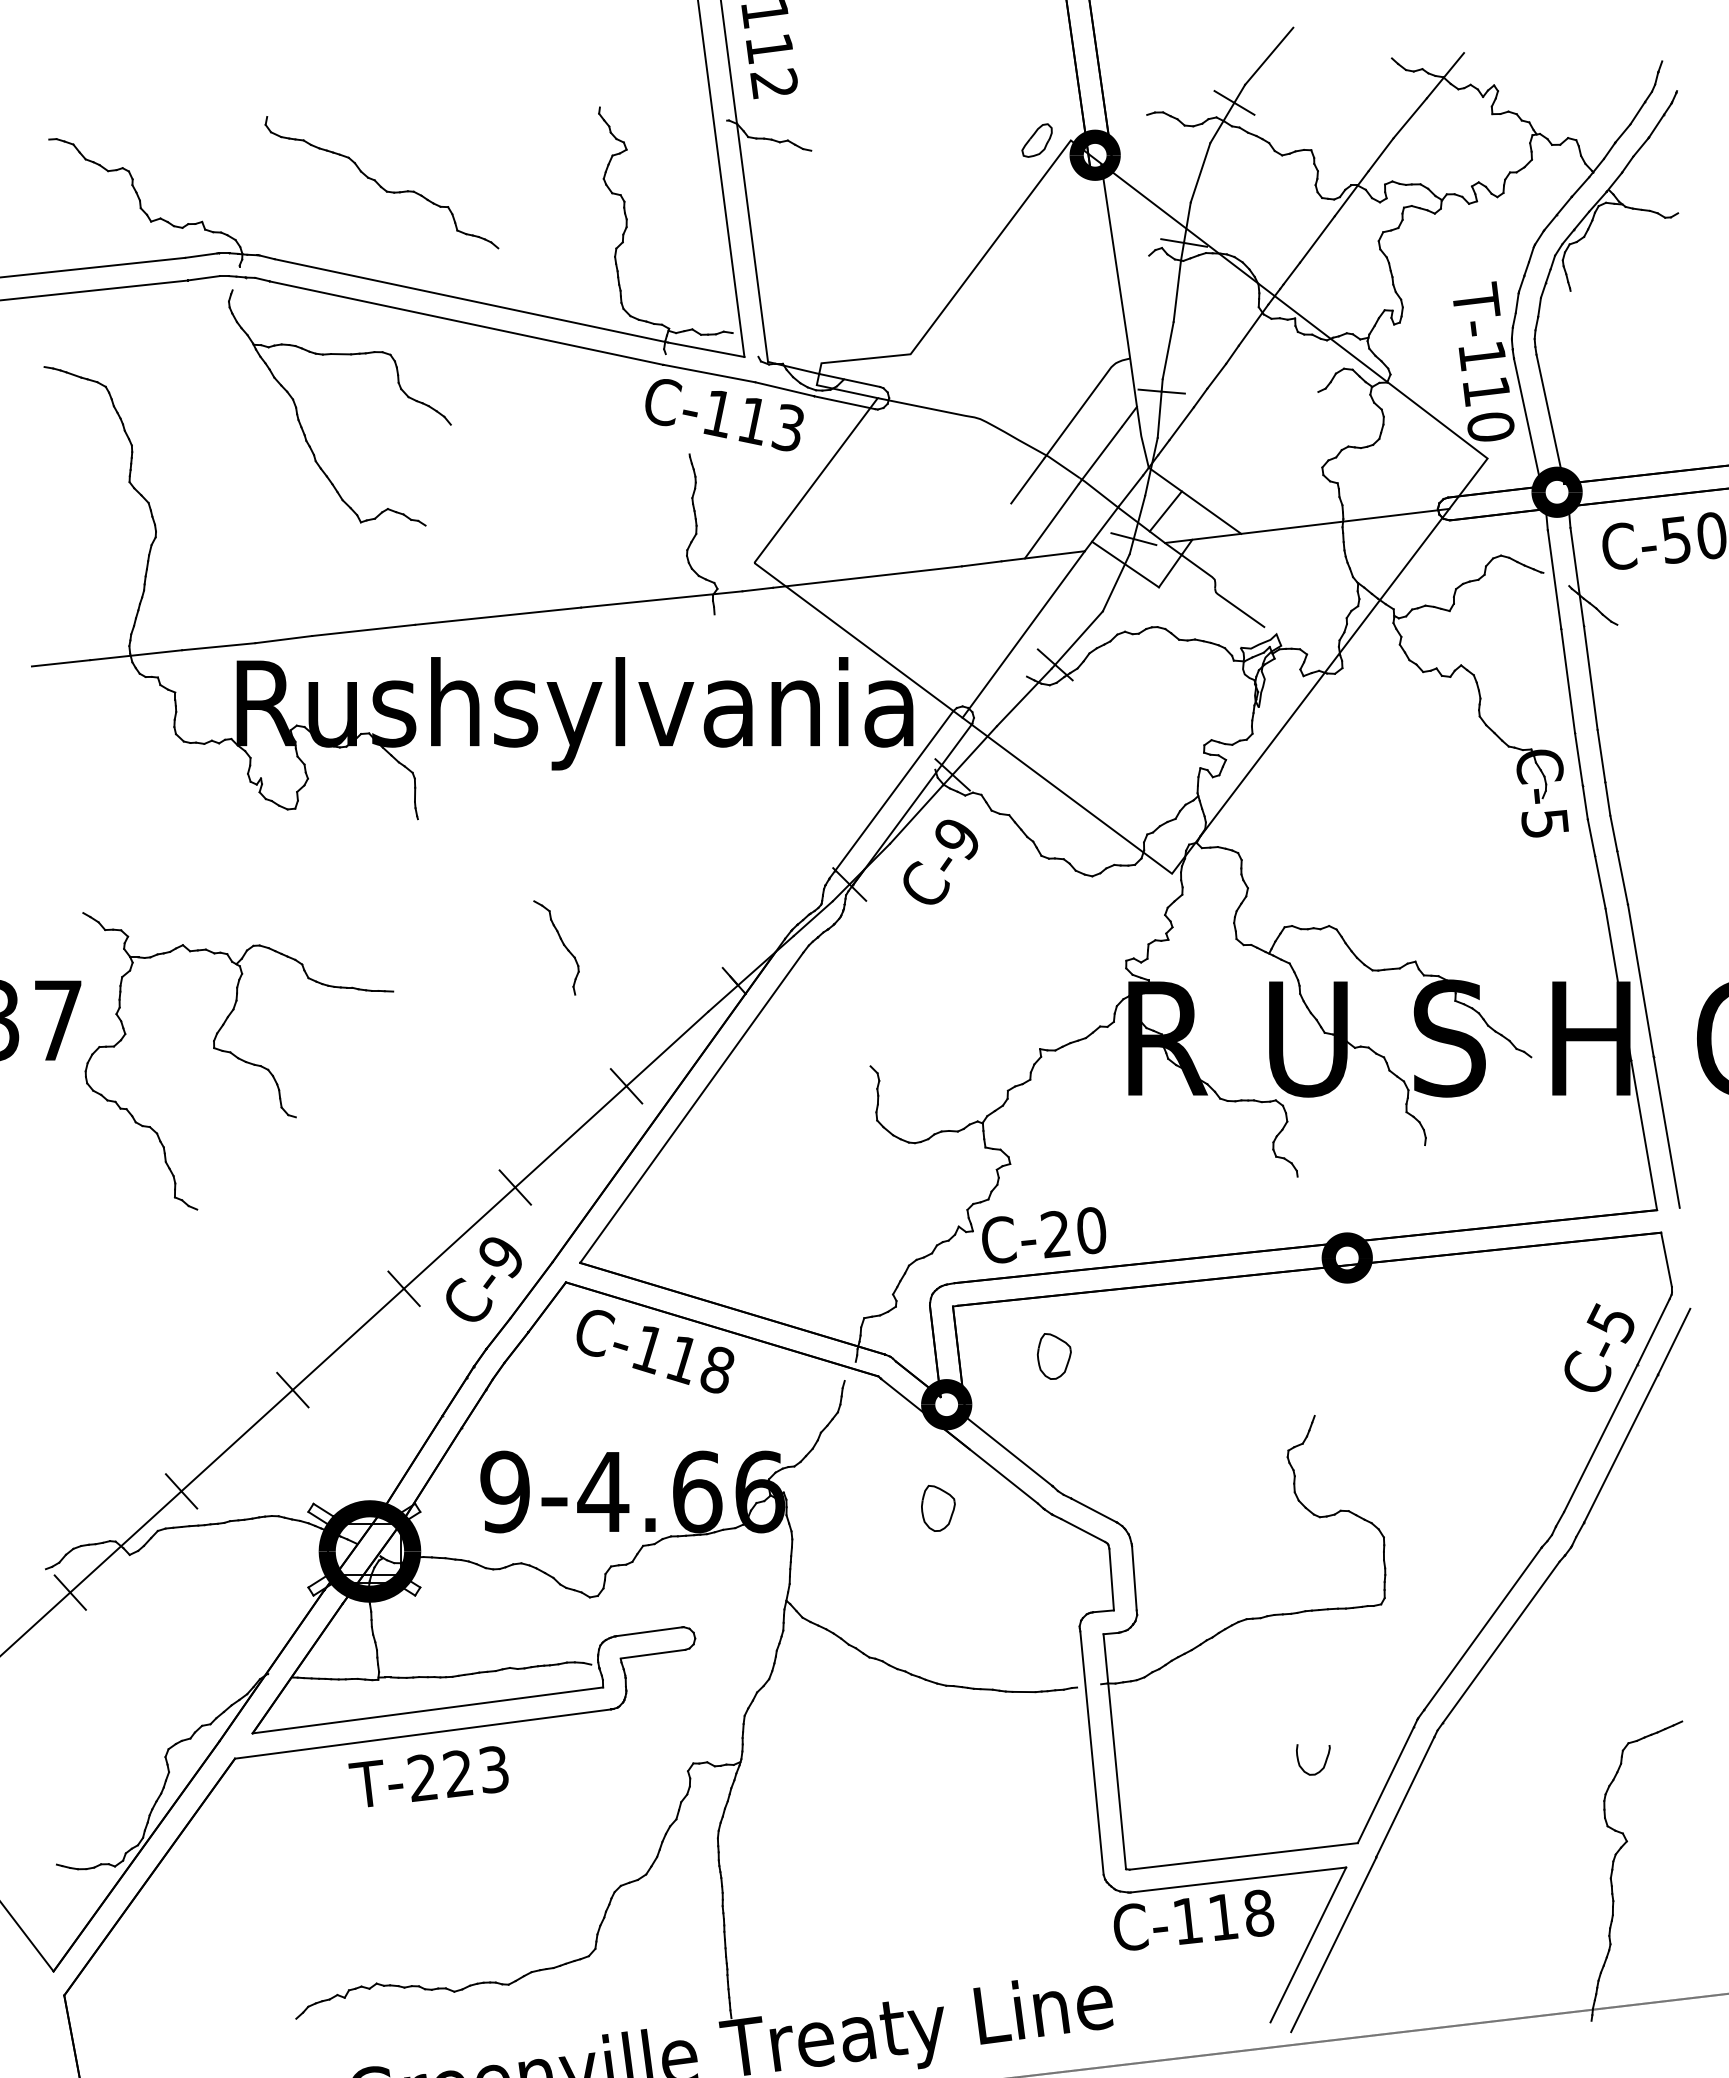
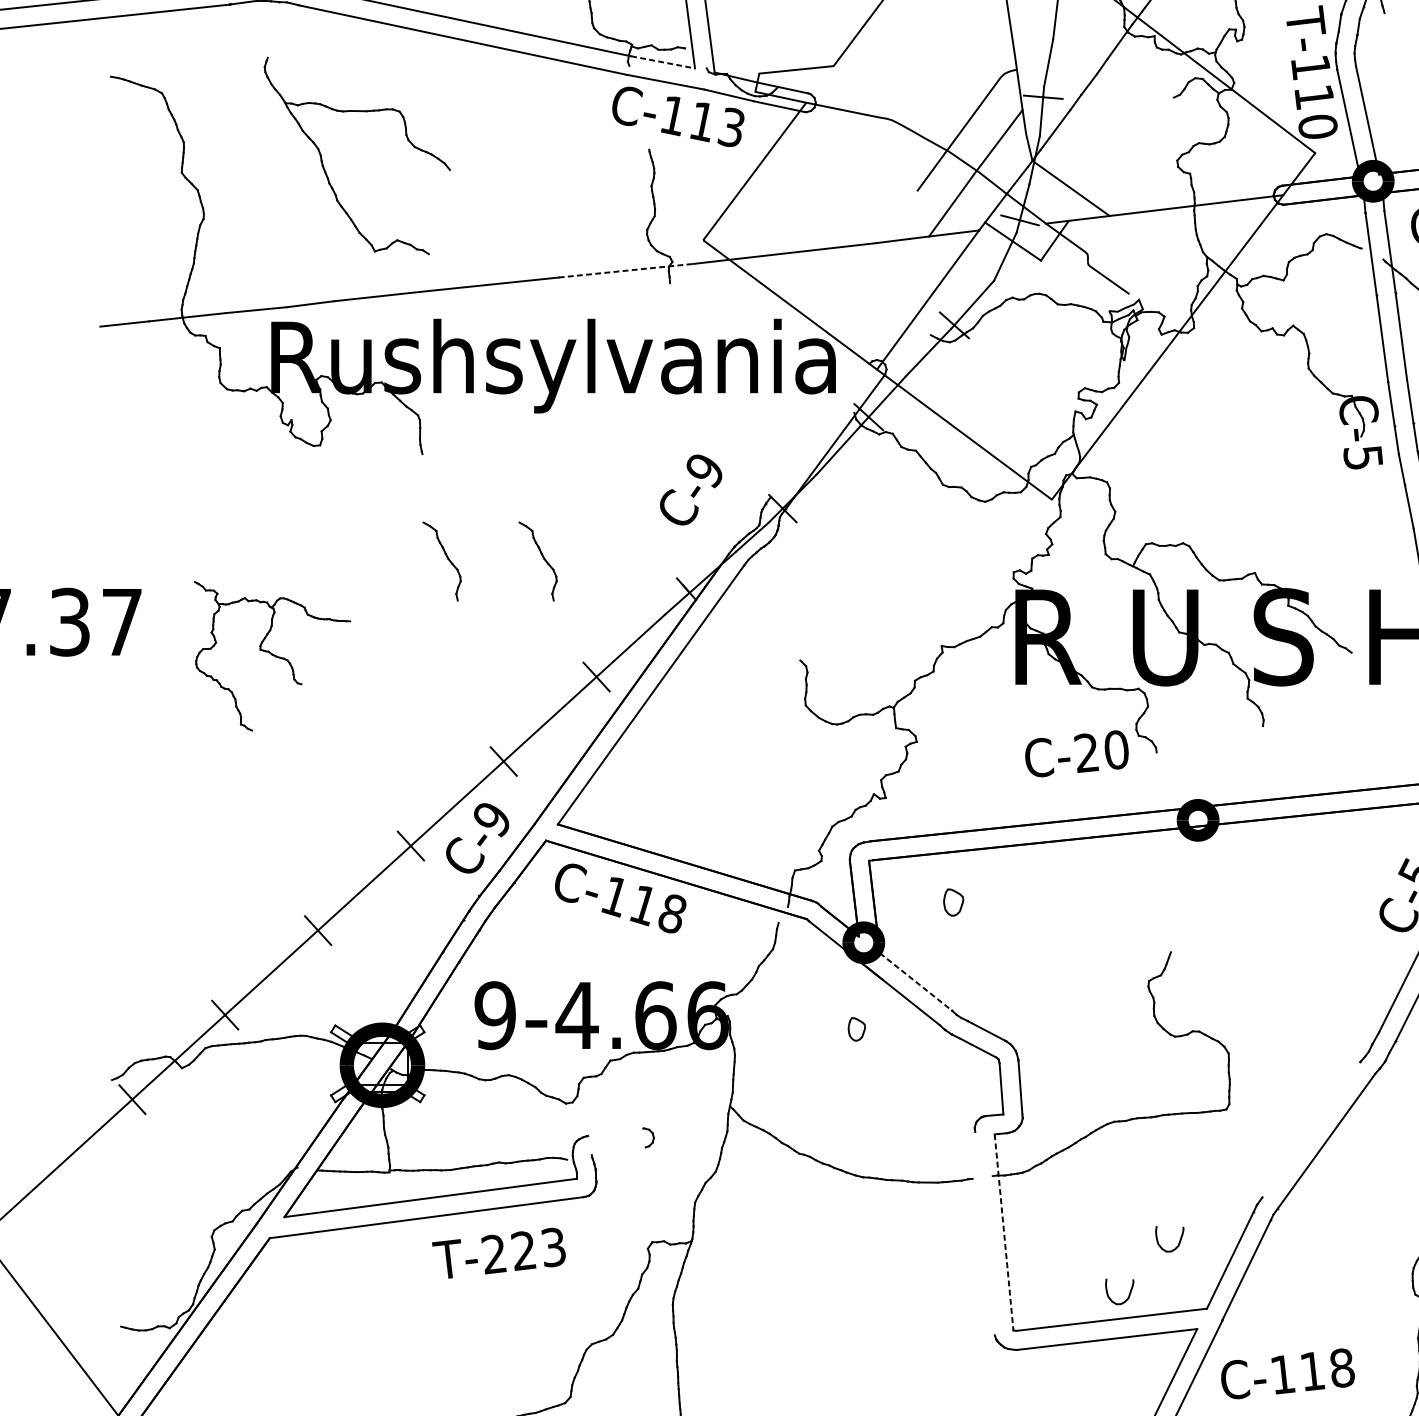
line: (706, 349) -> (663, 62), solid -> dashed
part: (300, 421) -> (324, 167), moved
line: (1165, 511) -> (1046, 197), removed
line: (662, 599) -> (626, 270), solid -> dashed
line: (894, 791) -> (820, 431), removed
text: (940, 861) -> (690, 489), moved
part: (447, 944) -> (447, 558), added
part: (238, 1061) -> (272, 656), size x0.6
text: (1044, 1235) -> (1077, 754), moved
part: (1054, 1356) -> (953, 902), size x0.7
line: (1009, 1451) -> (916, 981), solid -> dashed
part: (938, 1508) -> (856, 1029), size x0.6
line: (1482, 1628) -> (1310, 1129), removed
line: (649, 1631) -> (615, 1132), removed
line: (652, 1653) -> (618, 1150), removed
line: (1114, 1751) -> (1003, 1232), solid -> dashed
line: (1091, 1752) -> (984, 1233), removed
text: (428, 1776) -> (498, 1253), moved
curve: (1264, 1825) -> (1129, 1293), added
text: (1193, 1919) -> (1287, 1373), moved

